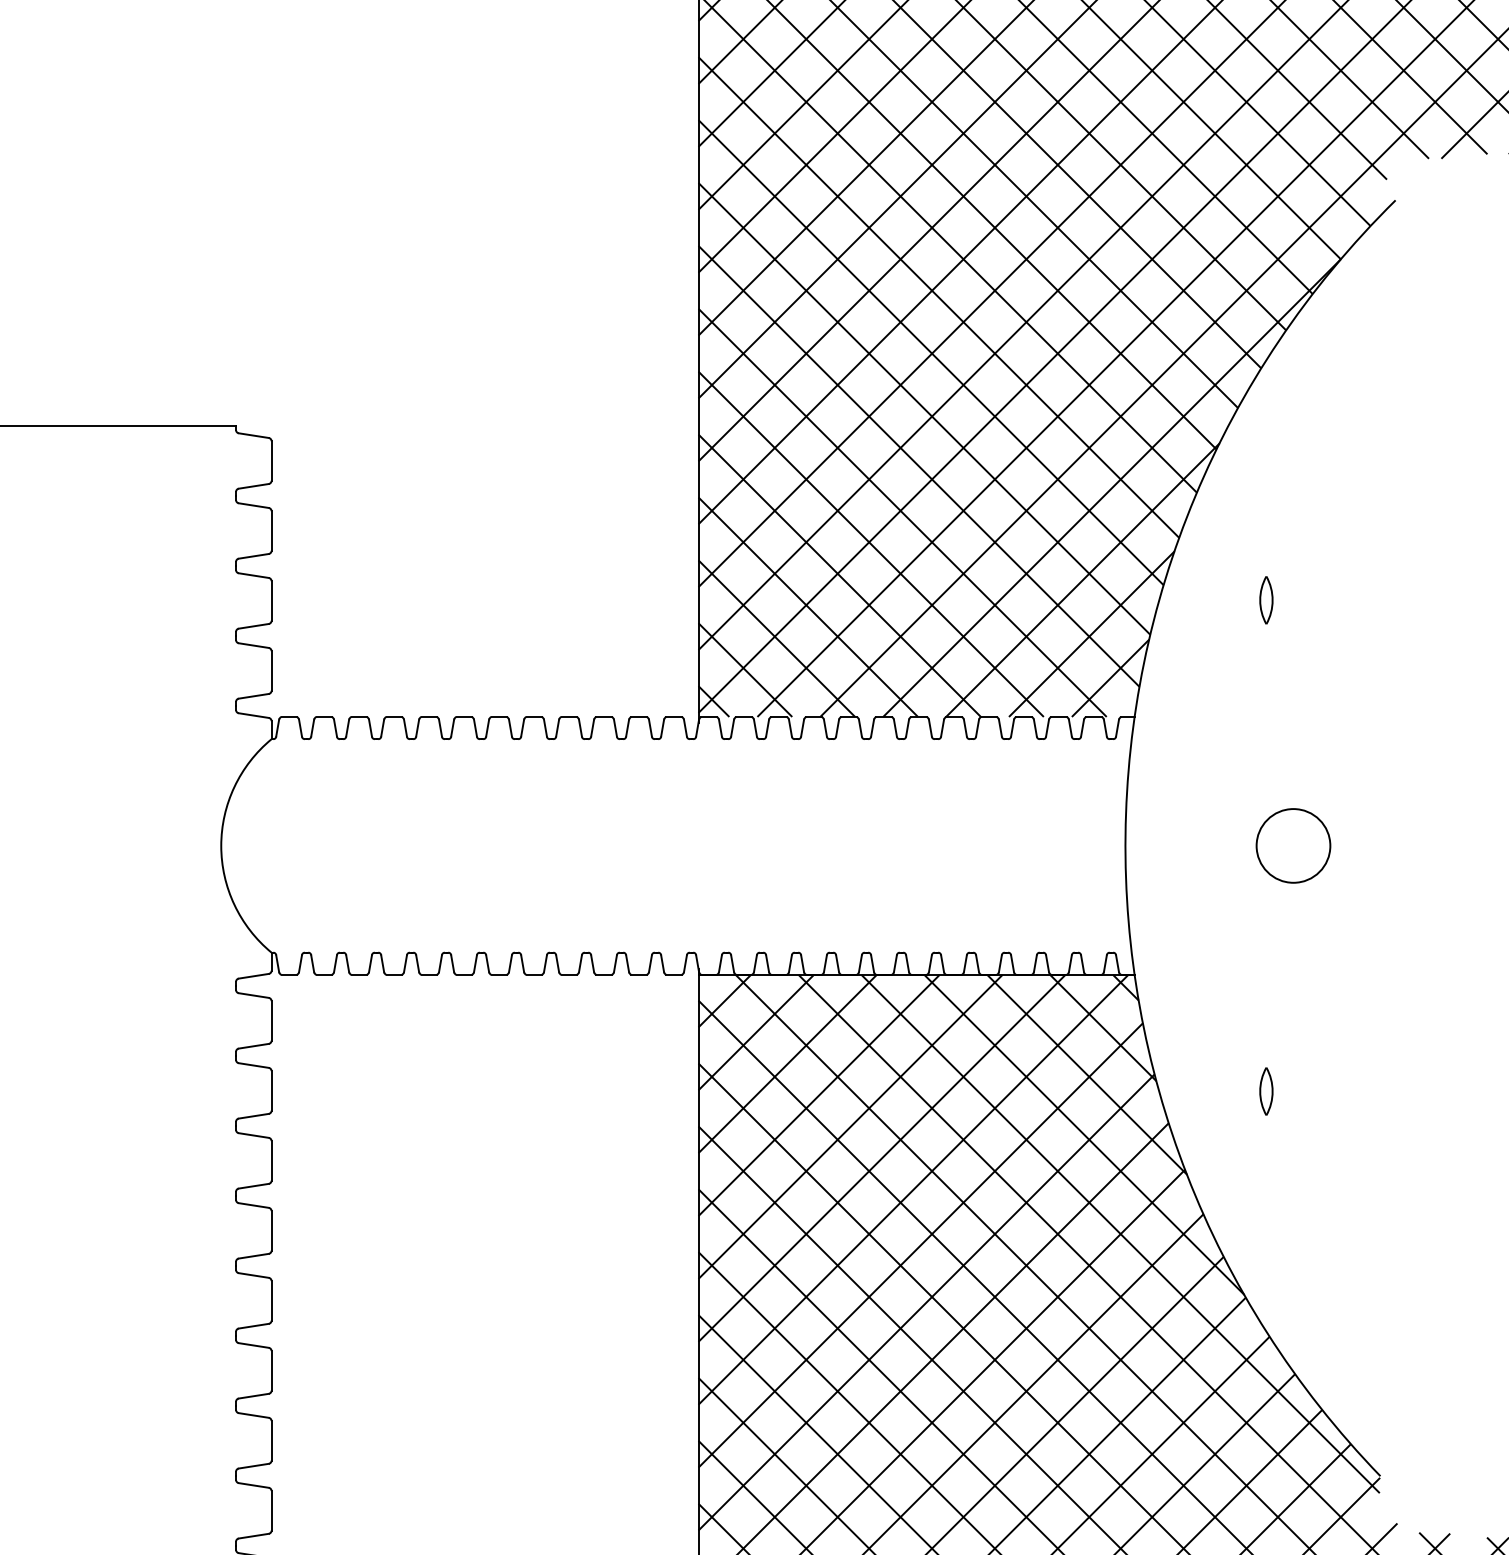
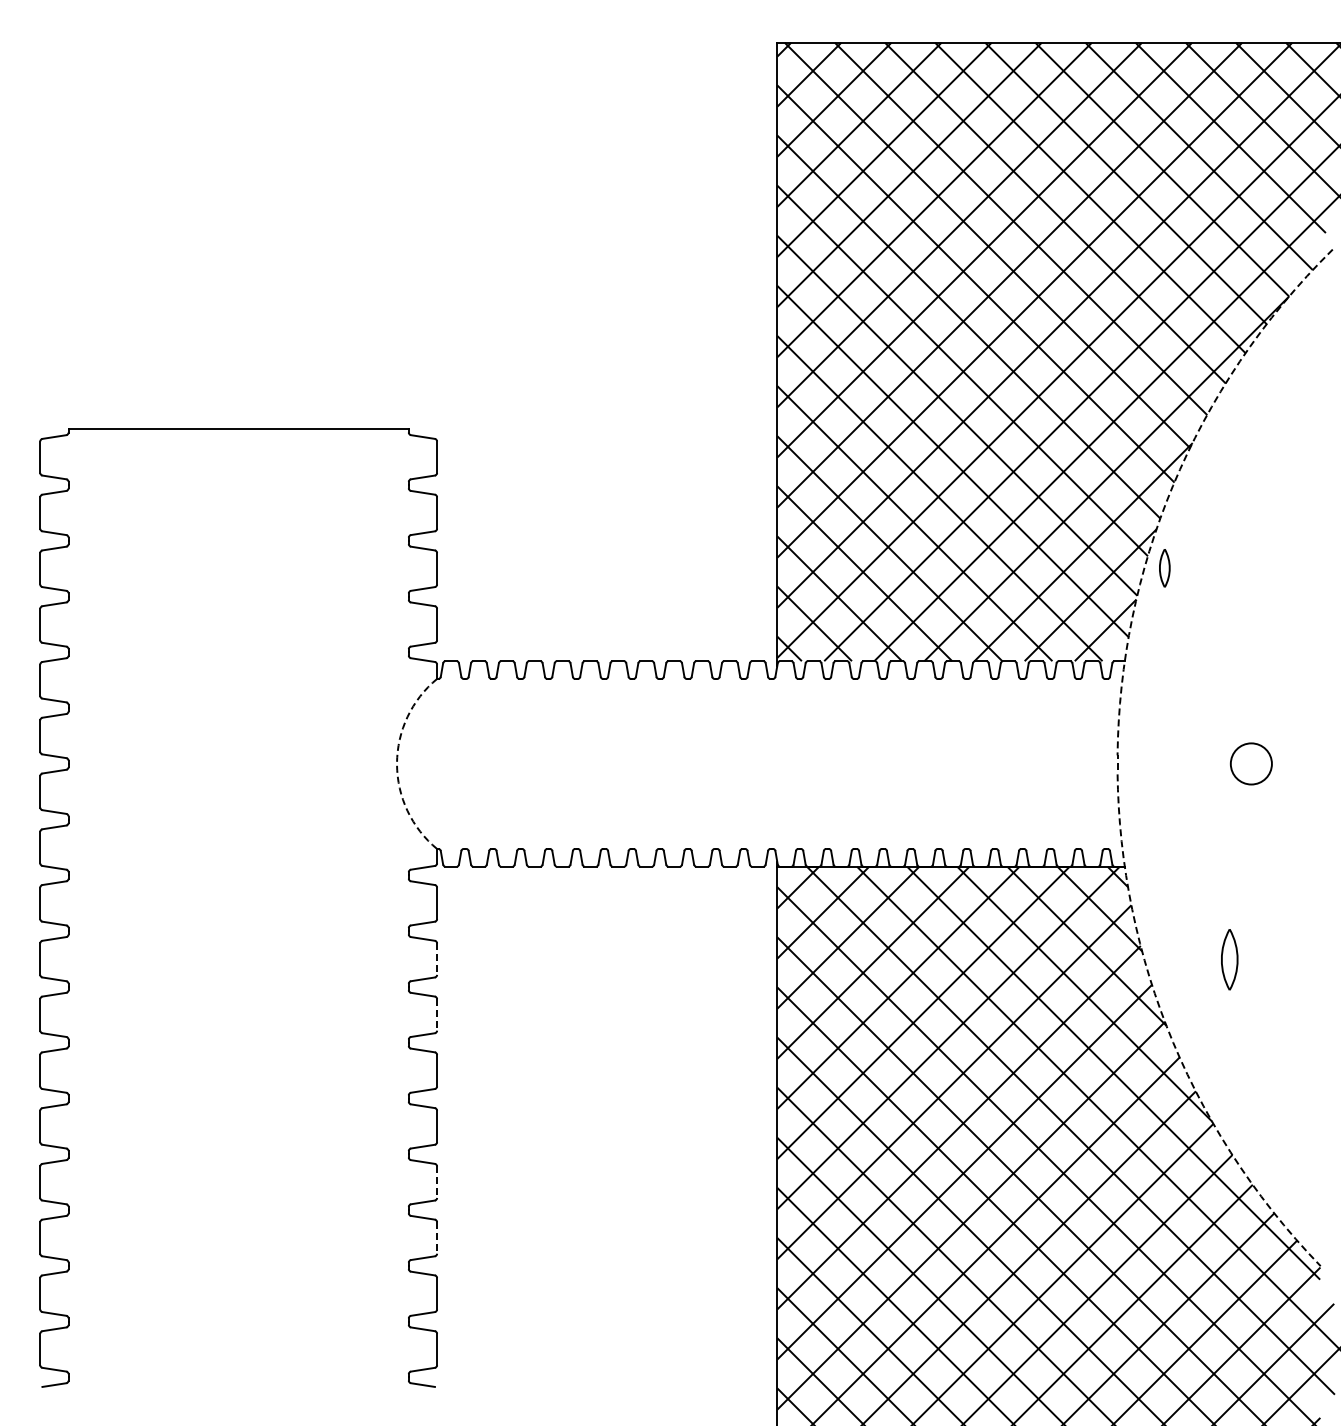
part: (1266, 600) -> (1164, 568), moved
arc: (1125, 835) -> (1117, 755), solid -> dashed
arc: (221, 845) -> (397, 763), solid -> dashed
circle: (1293, 845) -> (1251, 763), size x0.7
line: (272, 1091) -> (437, 959), solid -> dashed
part: (1266, 1091) -> (1229, 959), size x1.6
line: (272, 1160) -> (437, 1014), solid -> dashed
line: (272, 1371) -> (437, 1182), solid -> dashed
line: (272, 1440) -> (437, 1237), solid -> dashed

